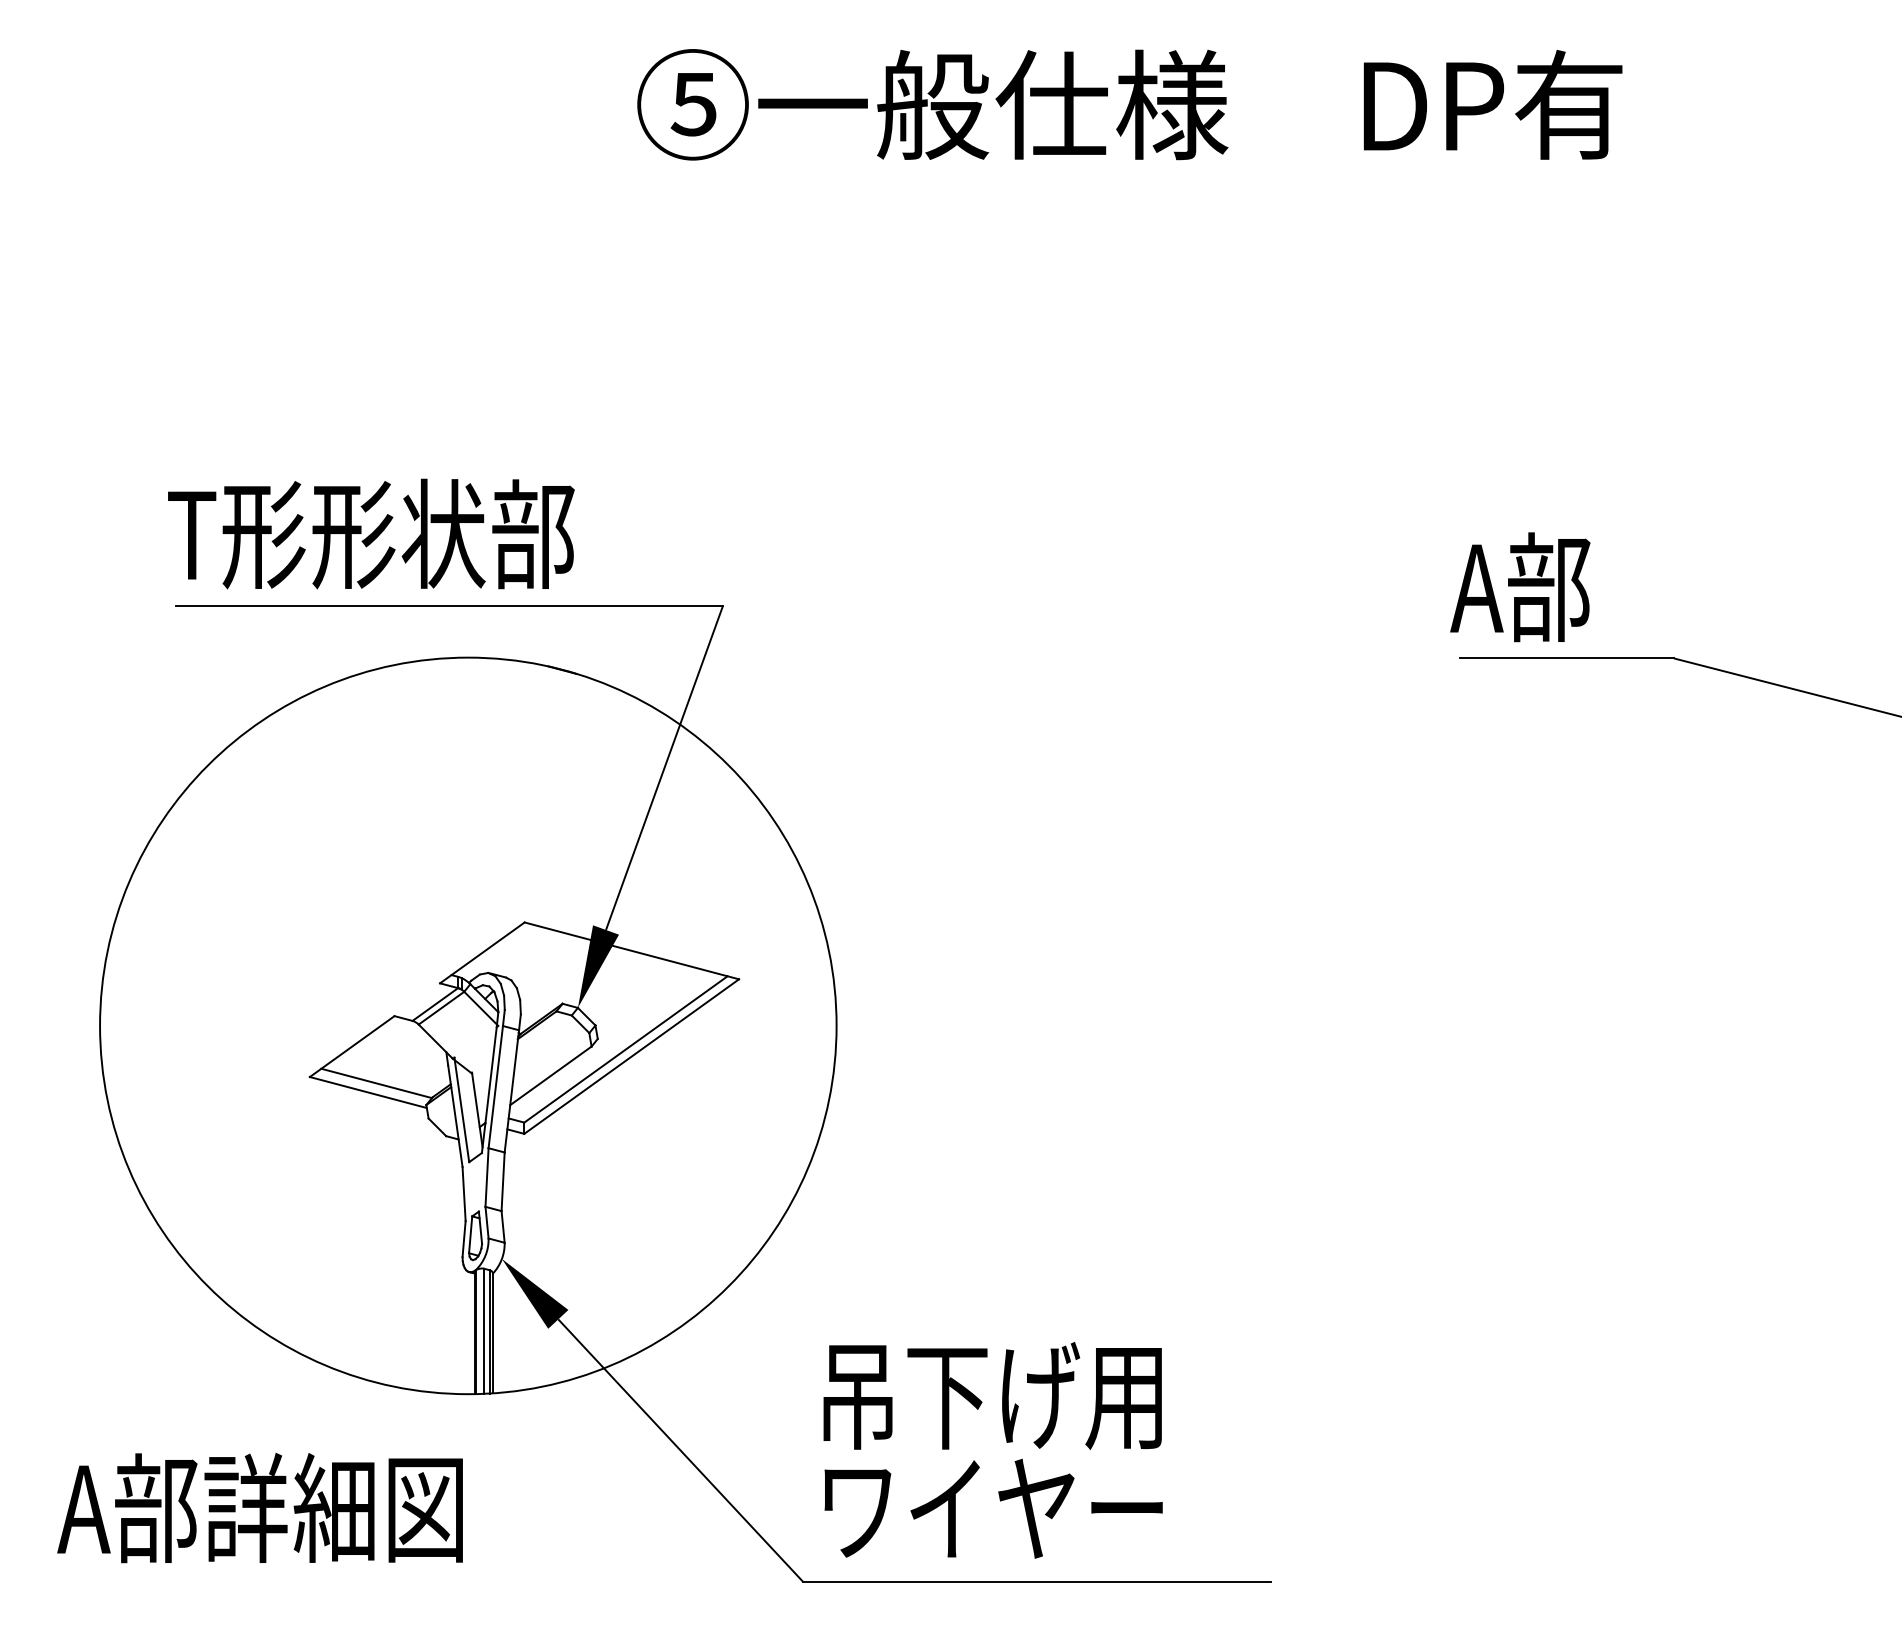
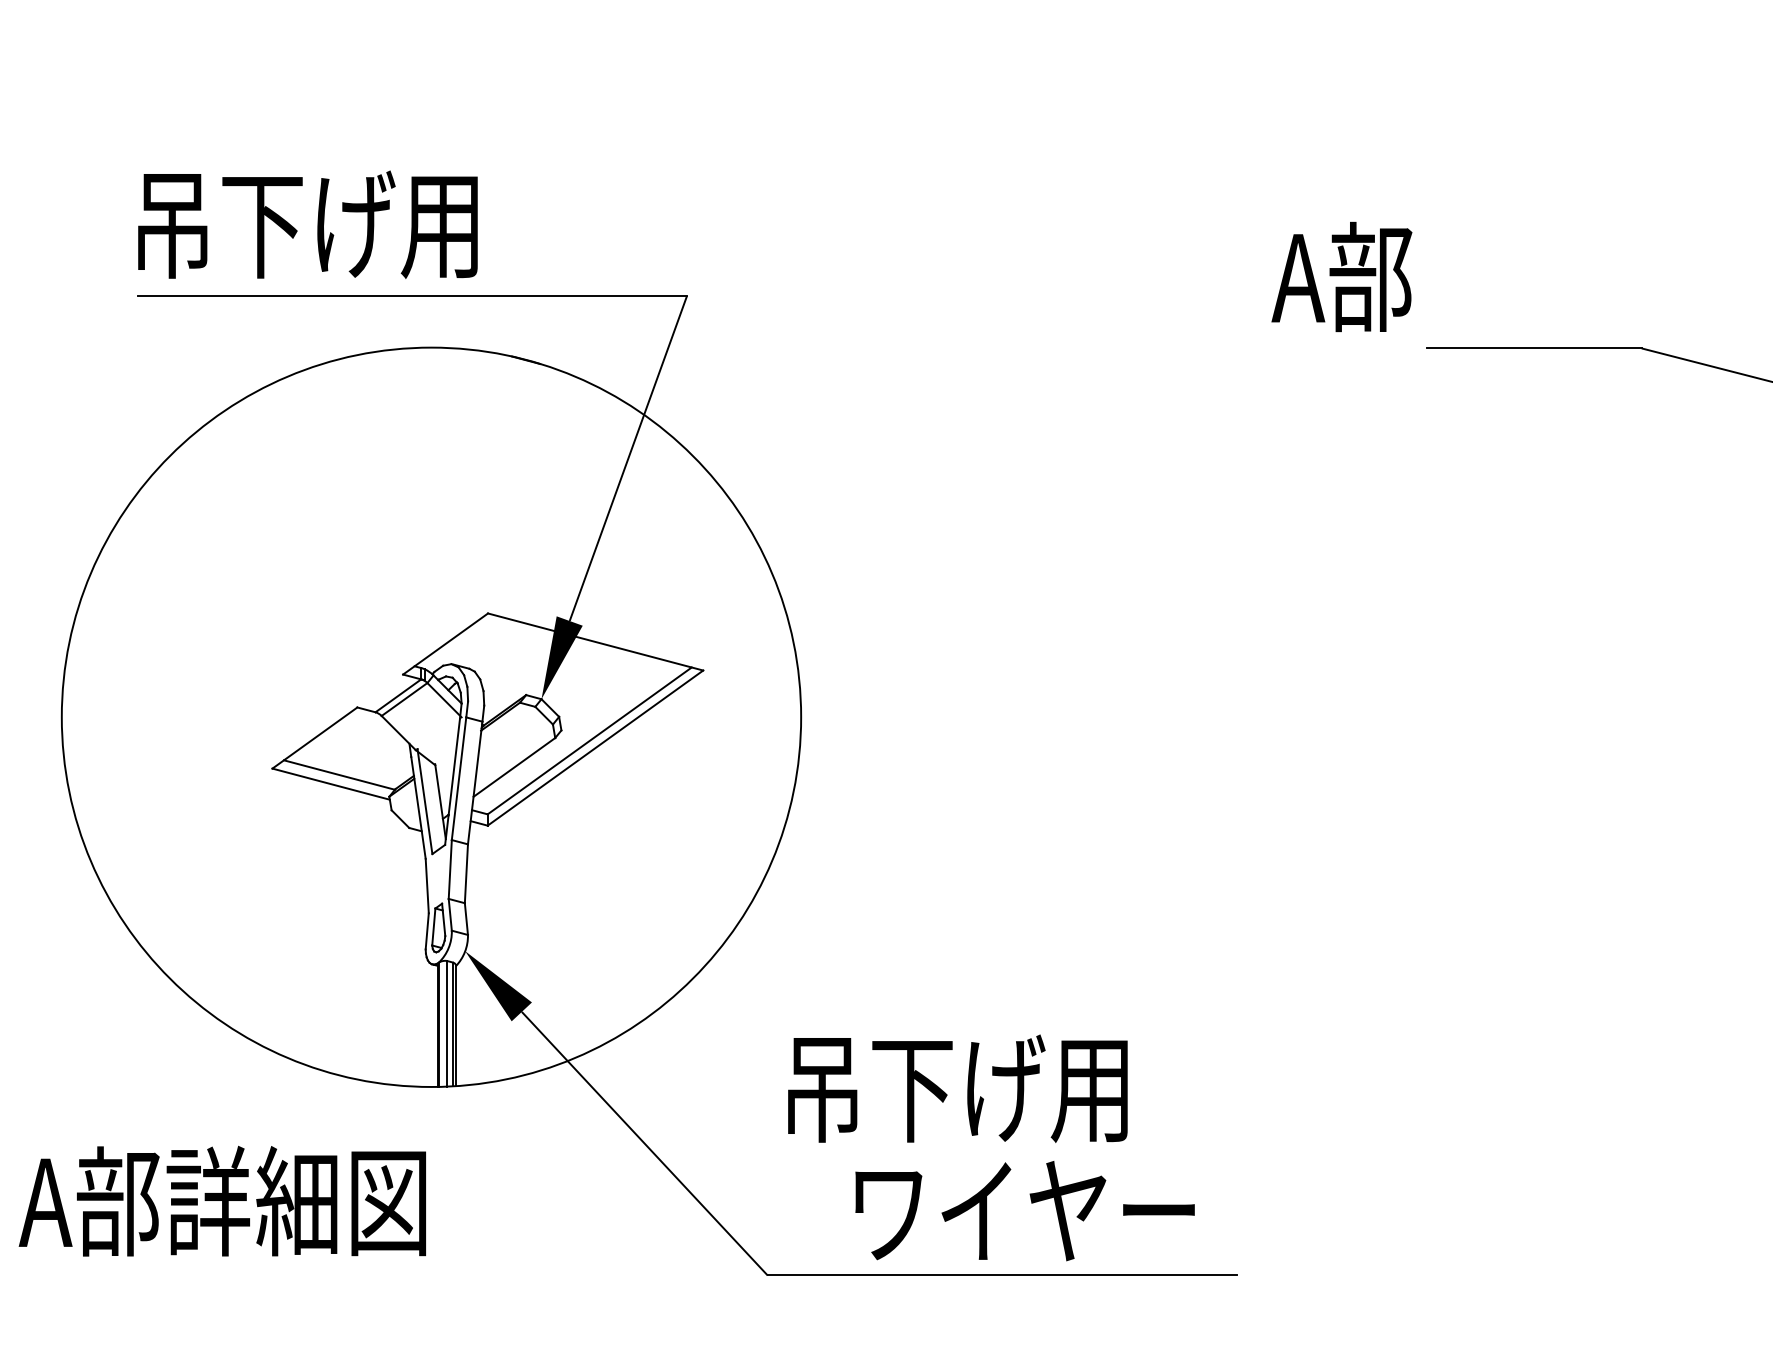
text: (371, 533) -> (334, 223), T形形状部 -> 吊下げ用
text: (1520, 587) -> (1342, 277), moved
text: (993, 1508) -> (1024, 1210), moved

